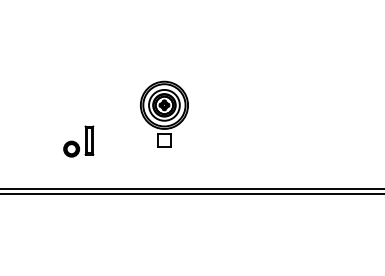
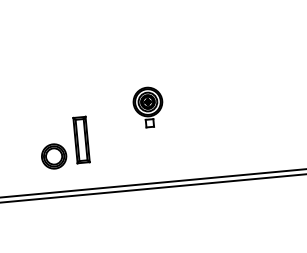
part: (164, 113) -> (148, 106), size x0.6
part: (78, 141) -> (64, 143), size x1.6

